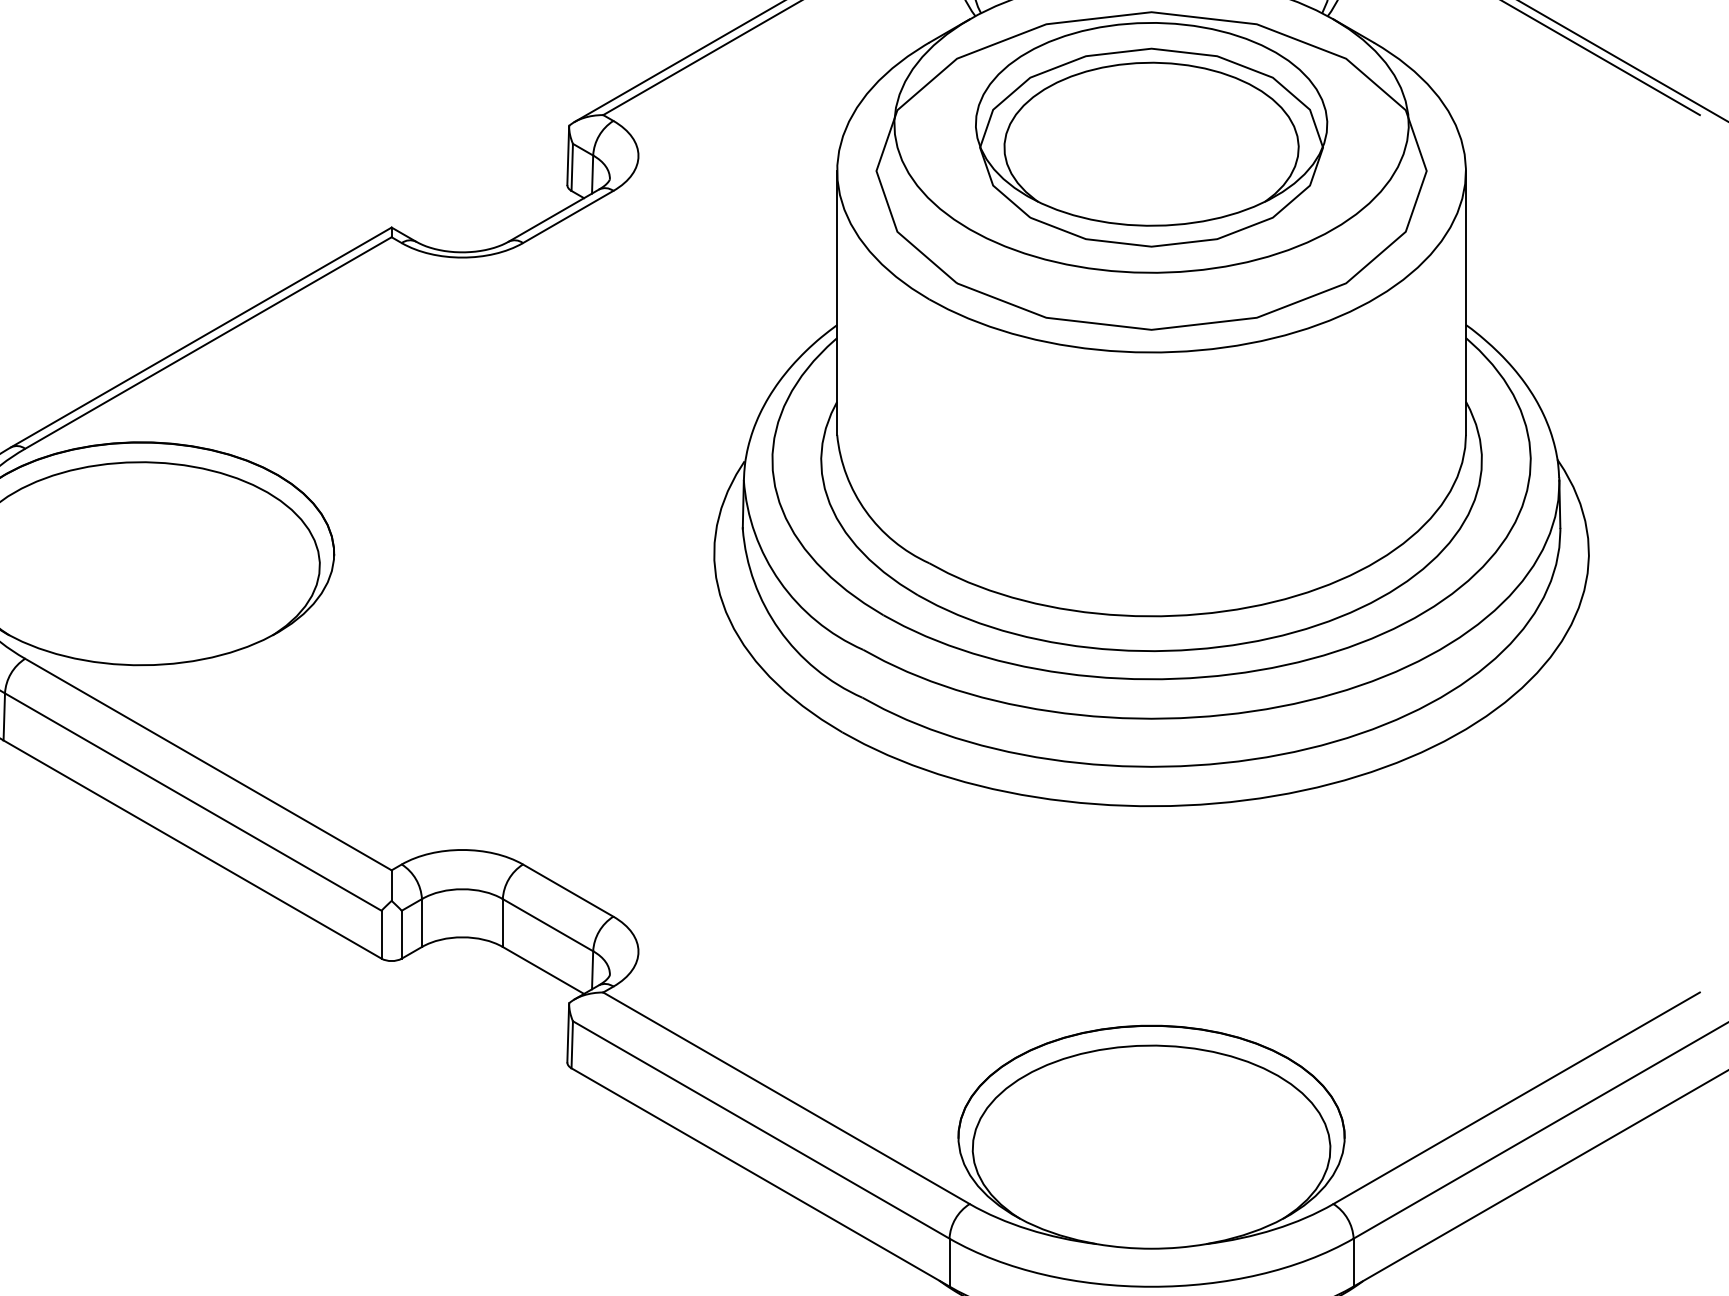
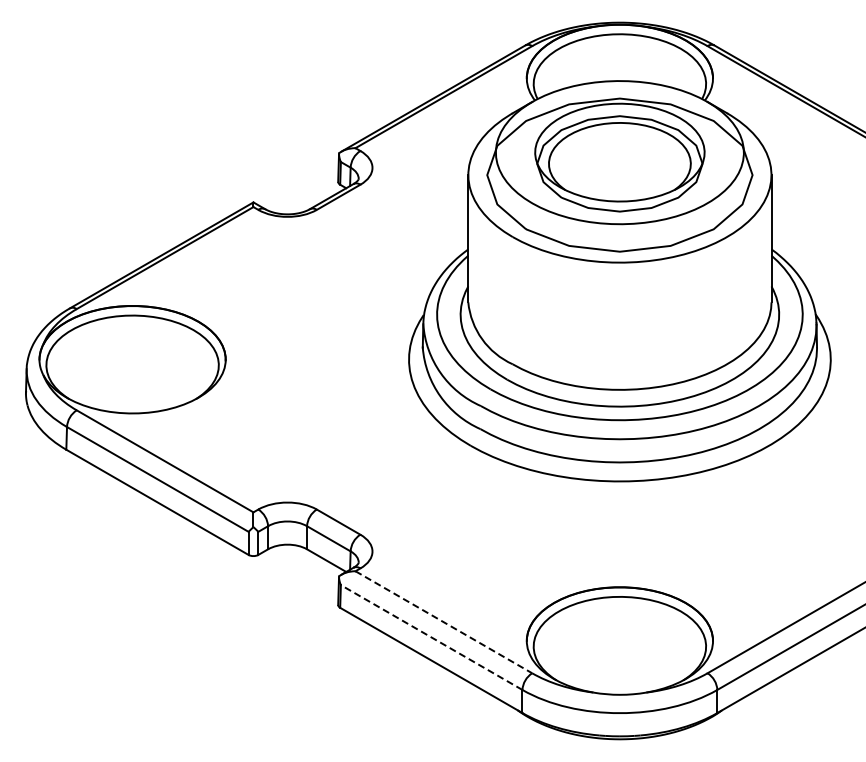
line: (787, 1098) -> (444, 622), solid -> dashed
line: (760, 1129) -> (431, 637), solid -> dashed

